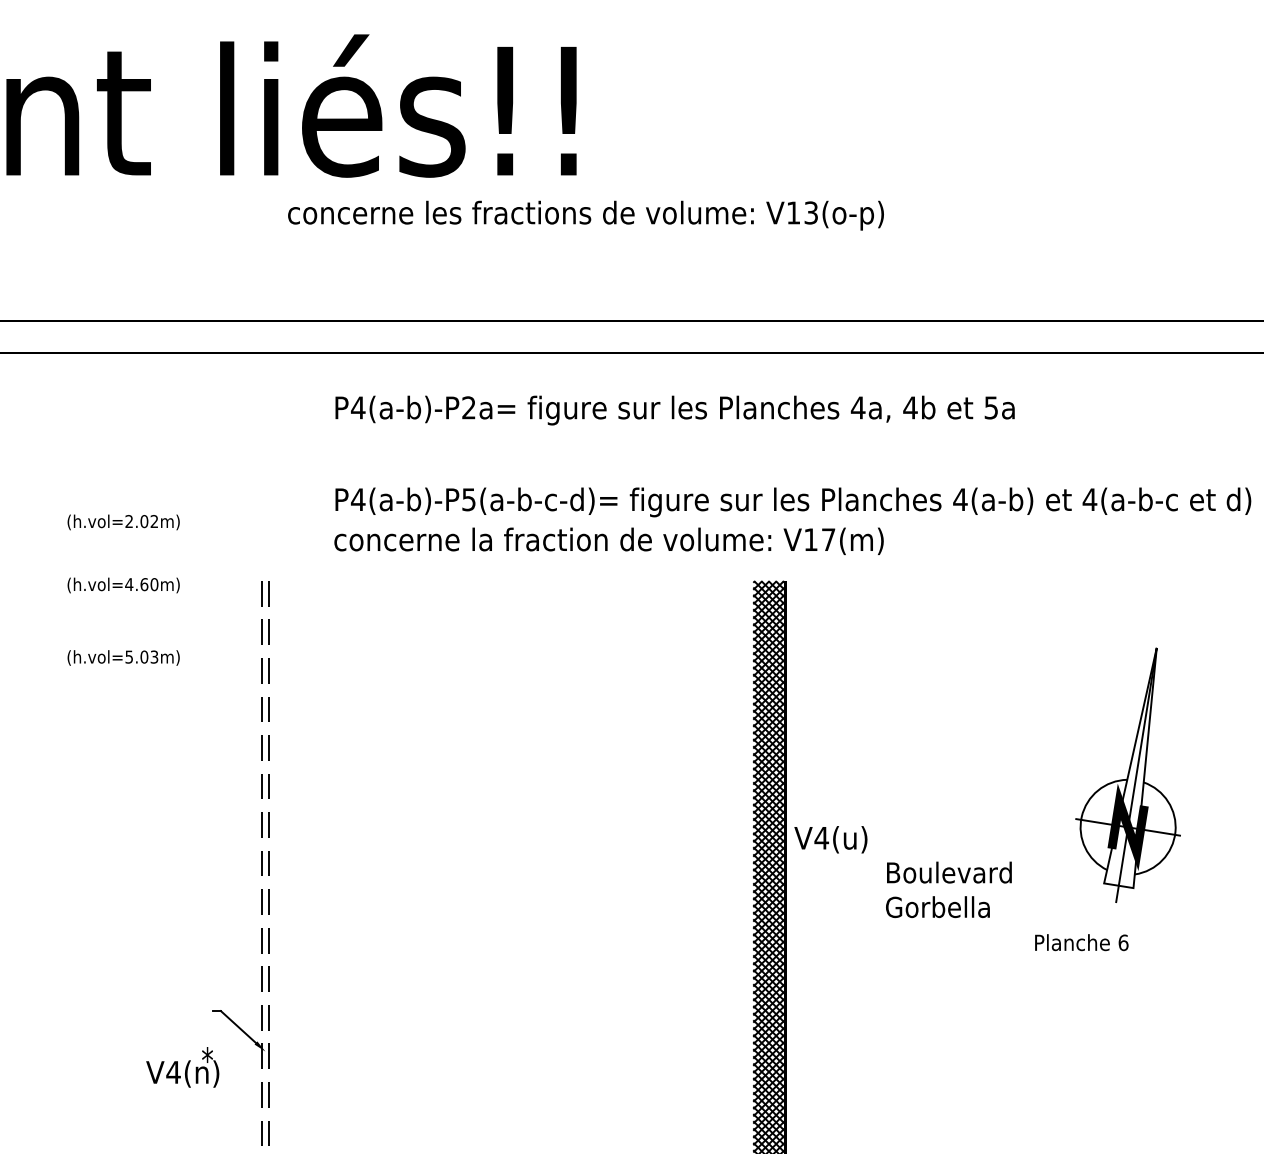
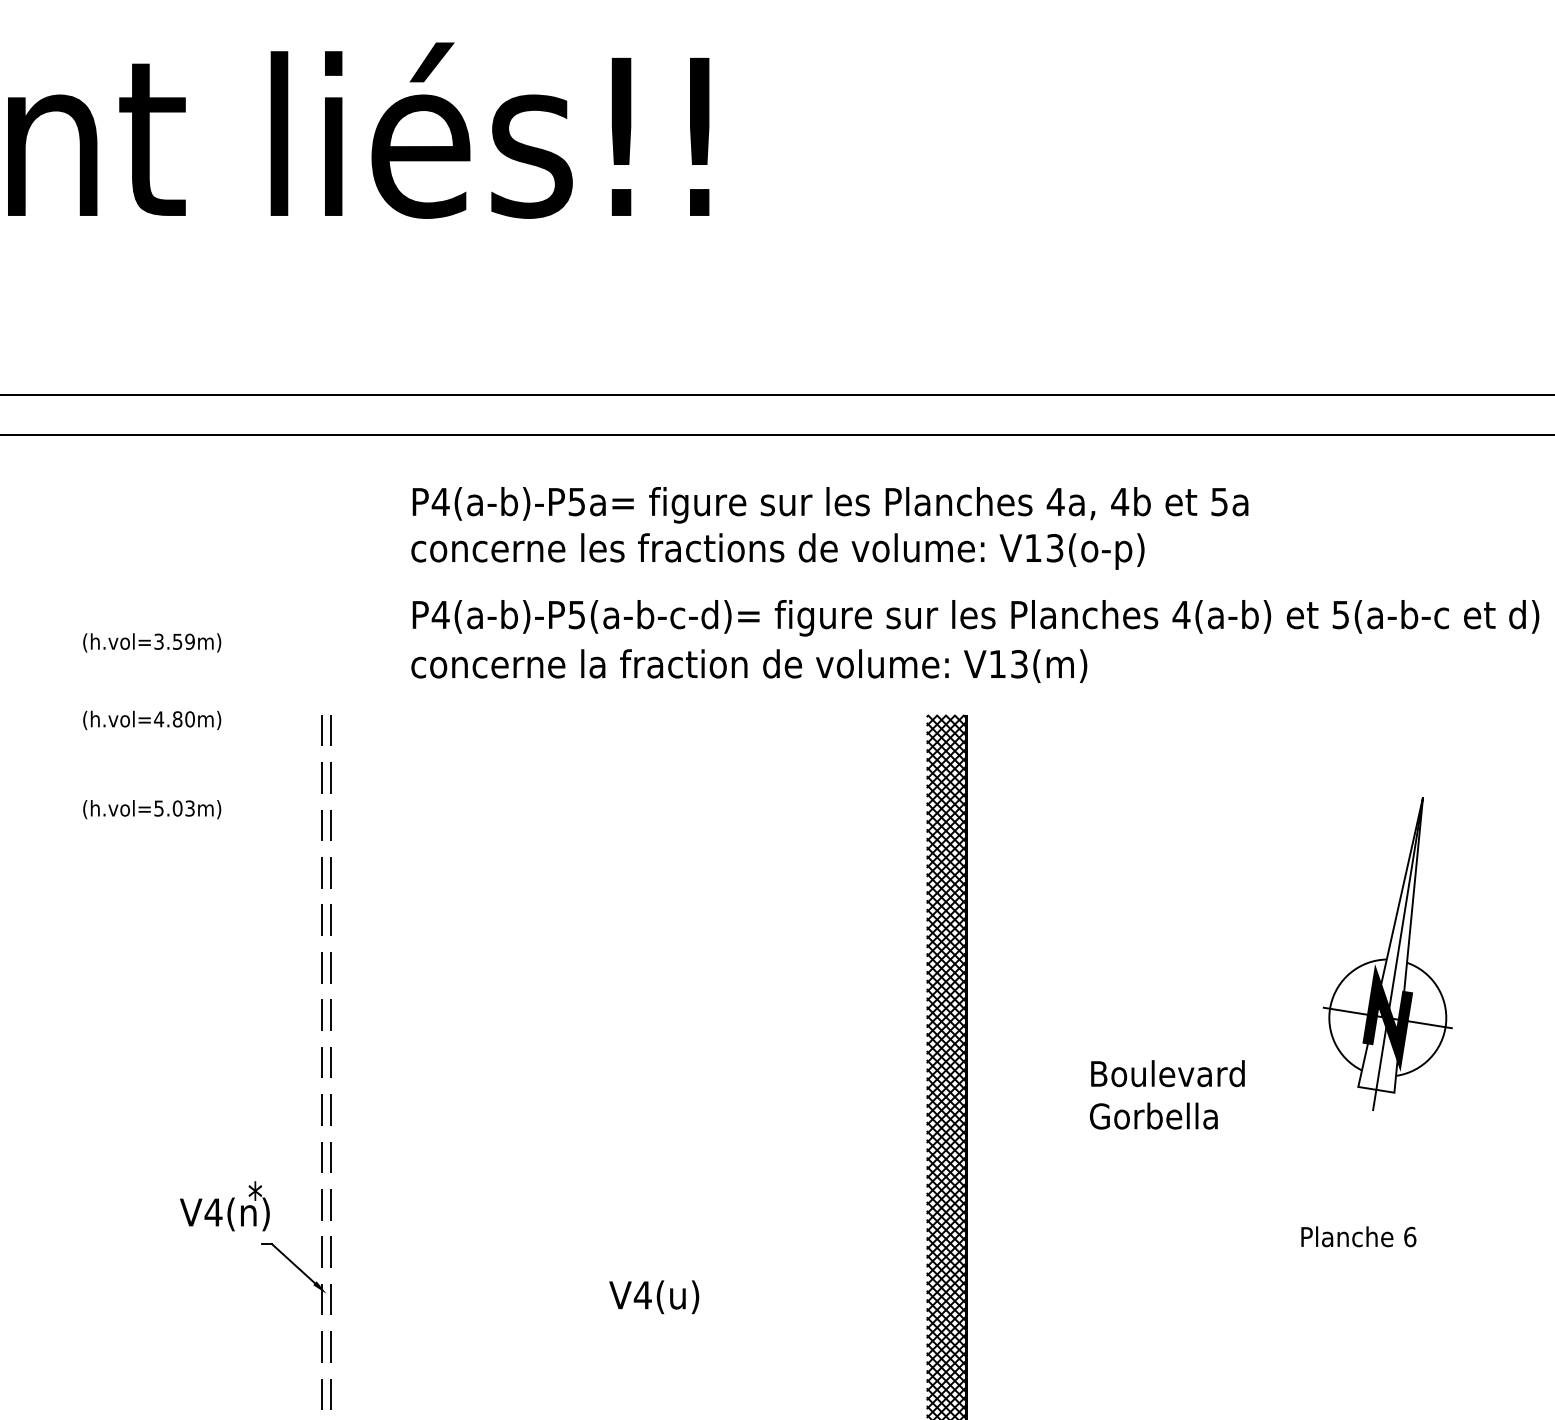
text: (585, 215) -> (777, 551), moved
text: (468, 407) -> (576, 501), P4(a-b)-P2a= -> P4(a-b)-P5a=
text: (1089, 500) -> (1340, 615), 4(a-b-c -> 5(a-b-c
text: (141, 521) -> (174, 641), (h.vol=2.02m) -> (h.vol=3.59m)
text: (828, 540) -> (1019, 664), V17(m) -> V13(m)
text: (144, 584) -> (177, 719), (h.vol=4.60m) -> (h.vol=4.80m)
text: (831, 839) -> (654, 1297), moved
text: (1081, 942) -> (1358, 1236), moved
text: (182, 1067) -> (224, 1206), moved

